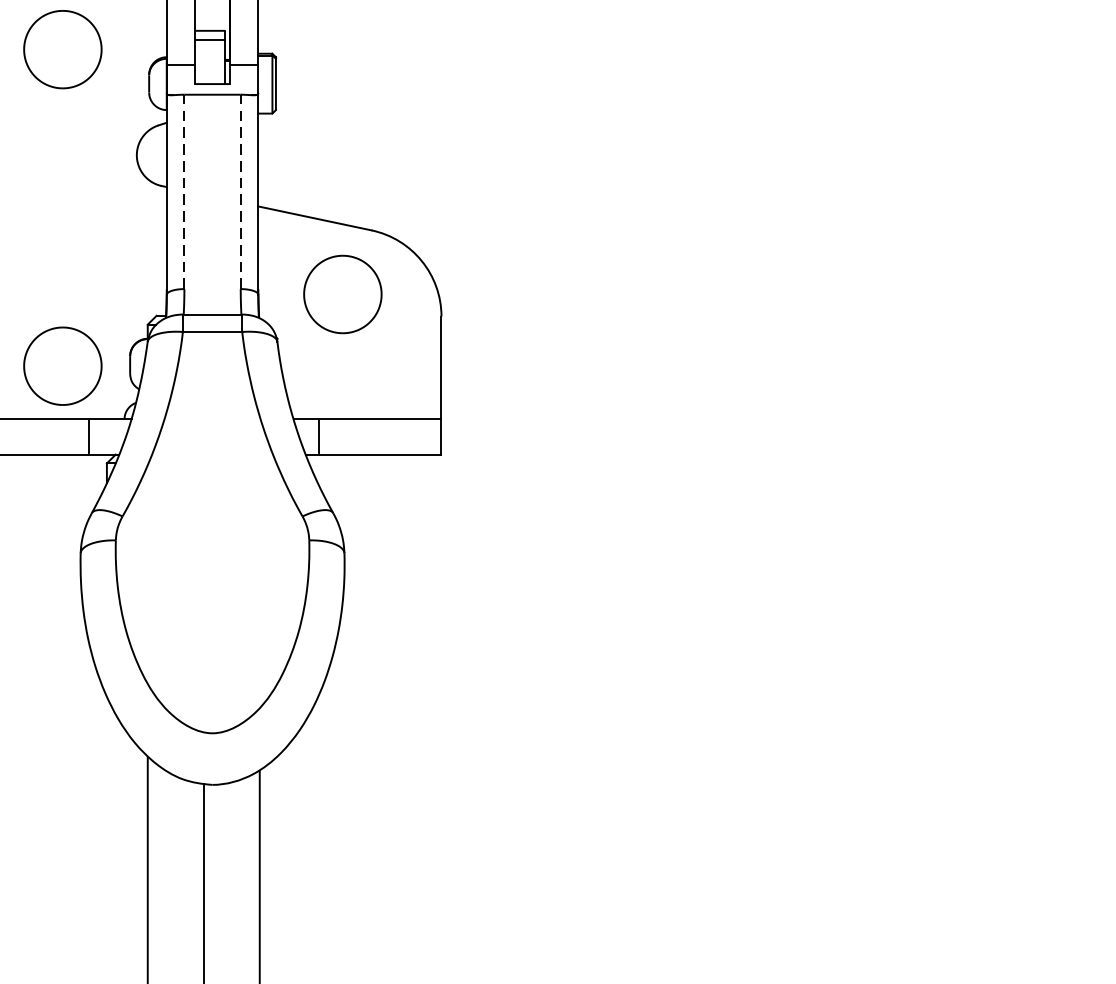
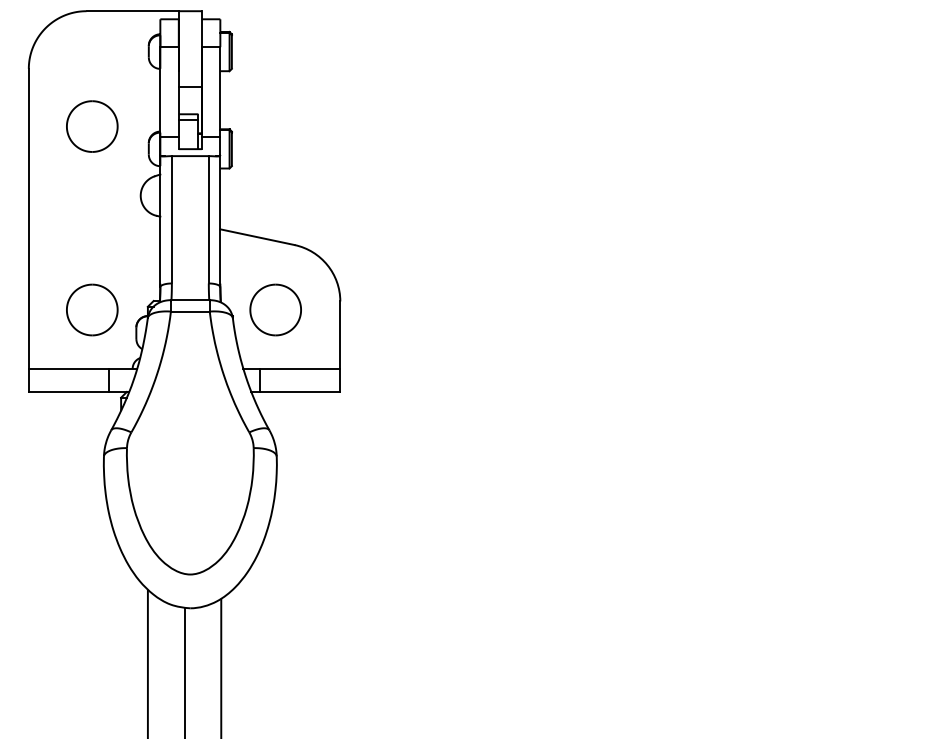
line: (183, 191) -> (171, 219), dashed -> solid
line: (240, 191) -> (208, 219), dashed -> solid
part: (342, 293) -> (275, 309), moved
part: (63, 365) -> (92, 309), moved

